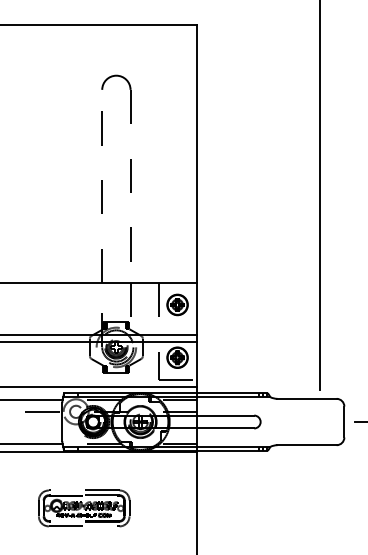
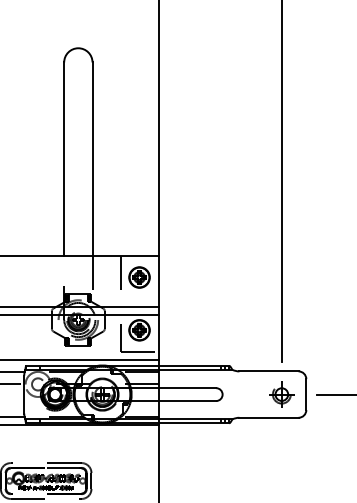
line: (102, 186) -> (64, 159), dashed -> solid
line: (130, 186) -> (92, 159), dashed -> solid
part: (319, 421) -> (281, 394), added

